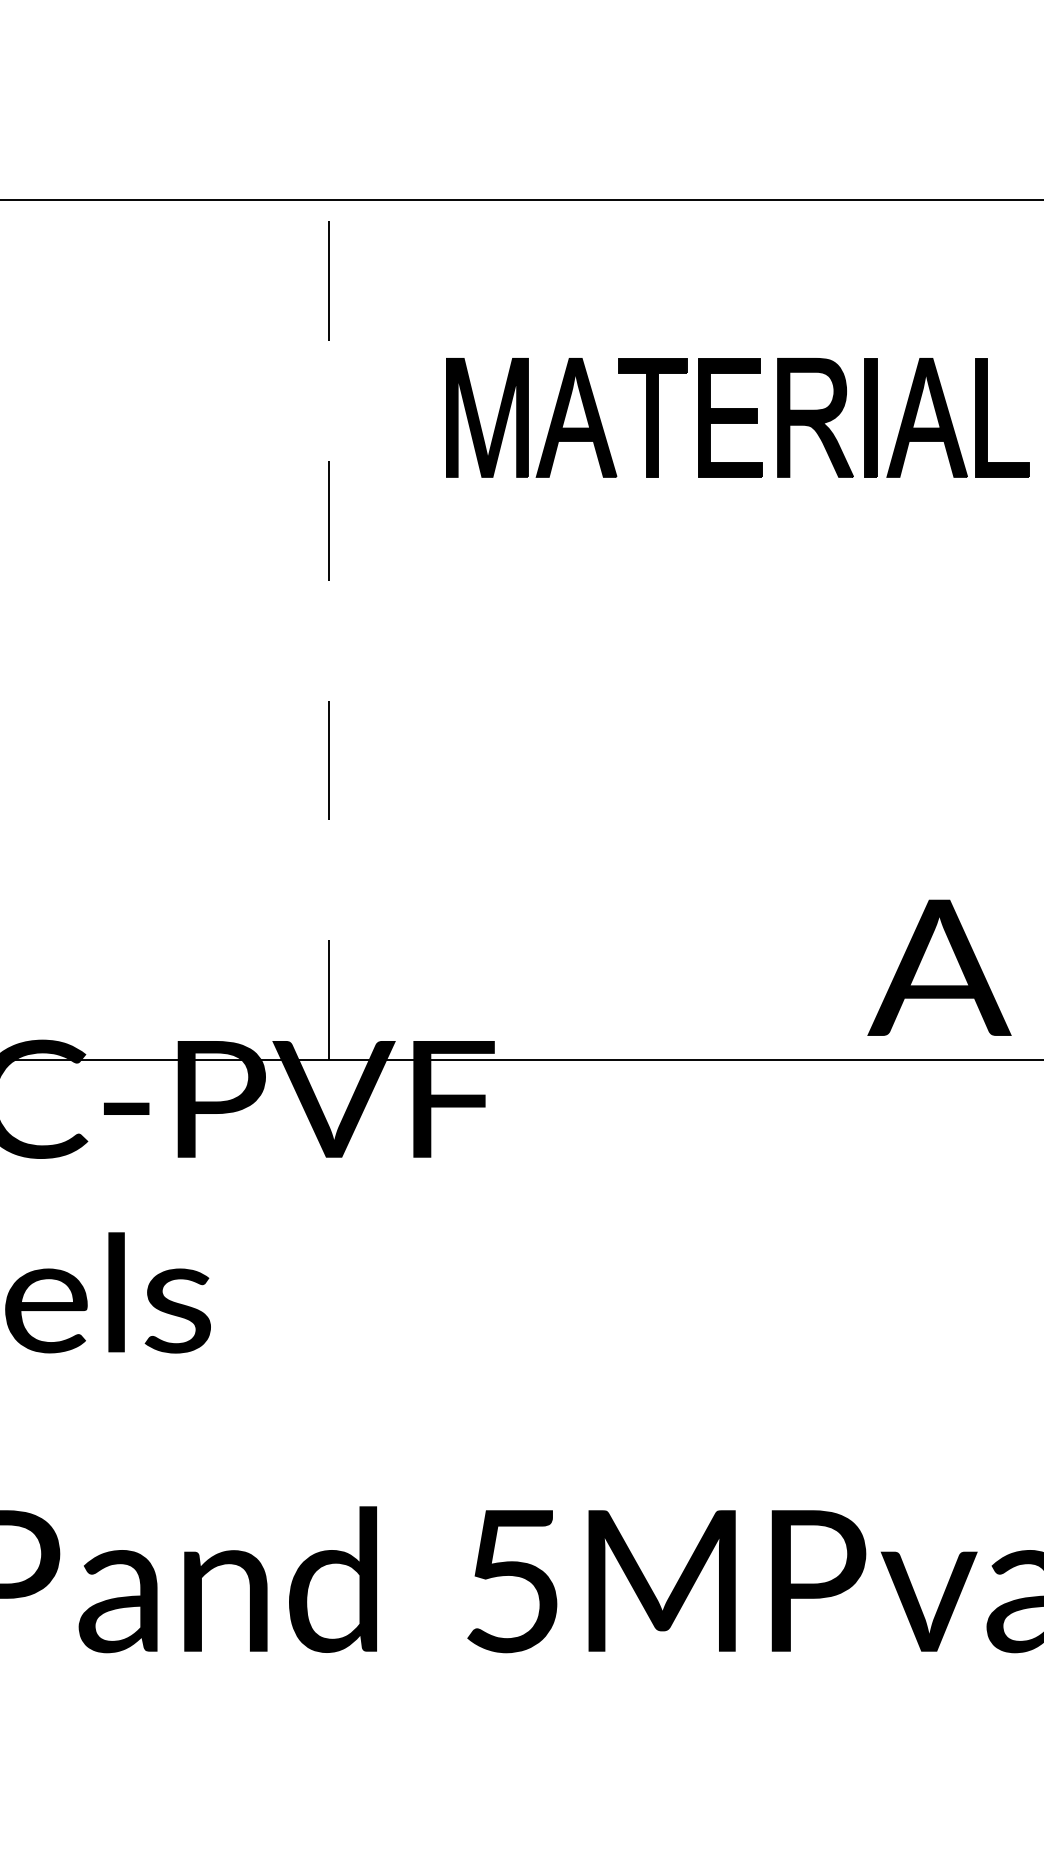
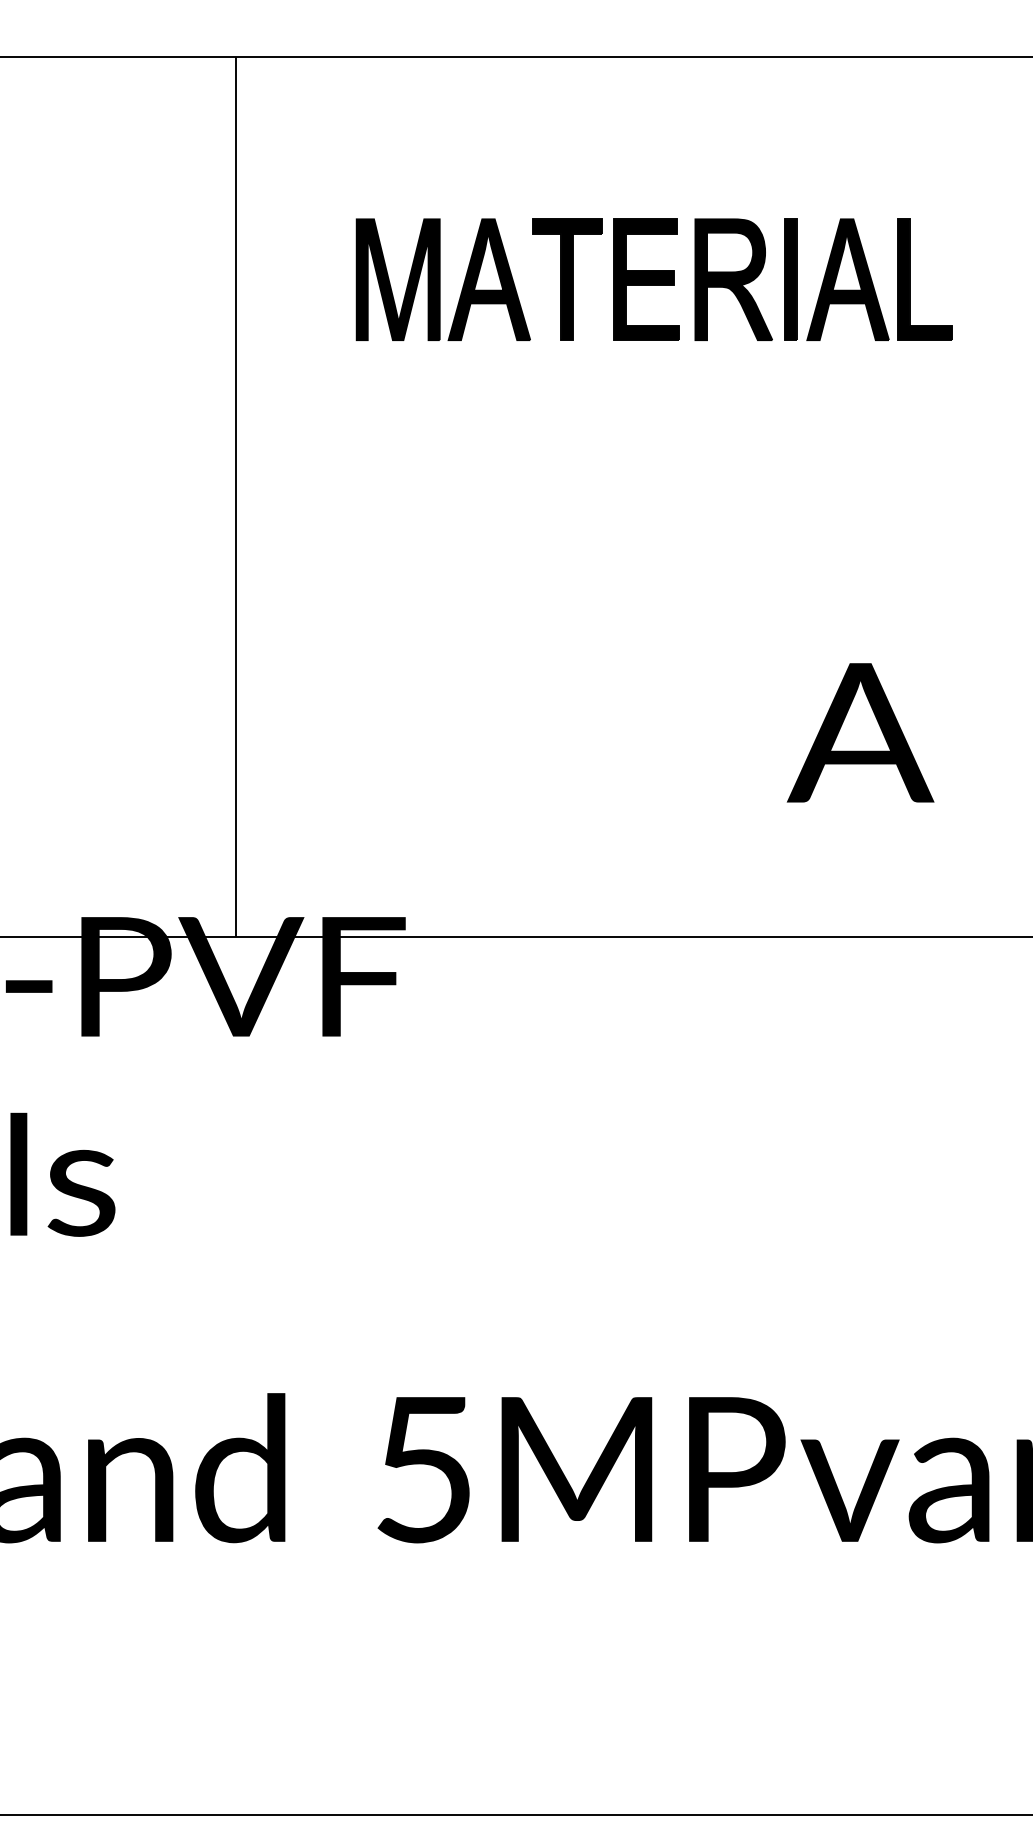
line: (328, 629) -> (235, 496), dashed -> solid
text: (939, 967) -> (860, 732), moved

